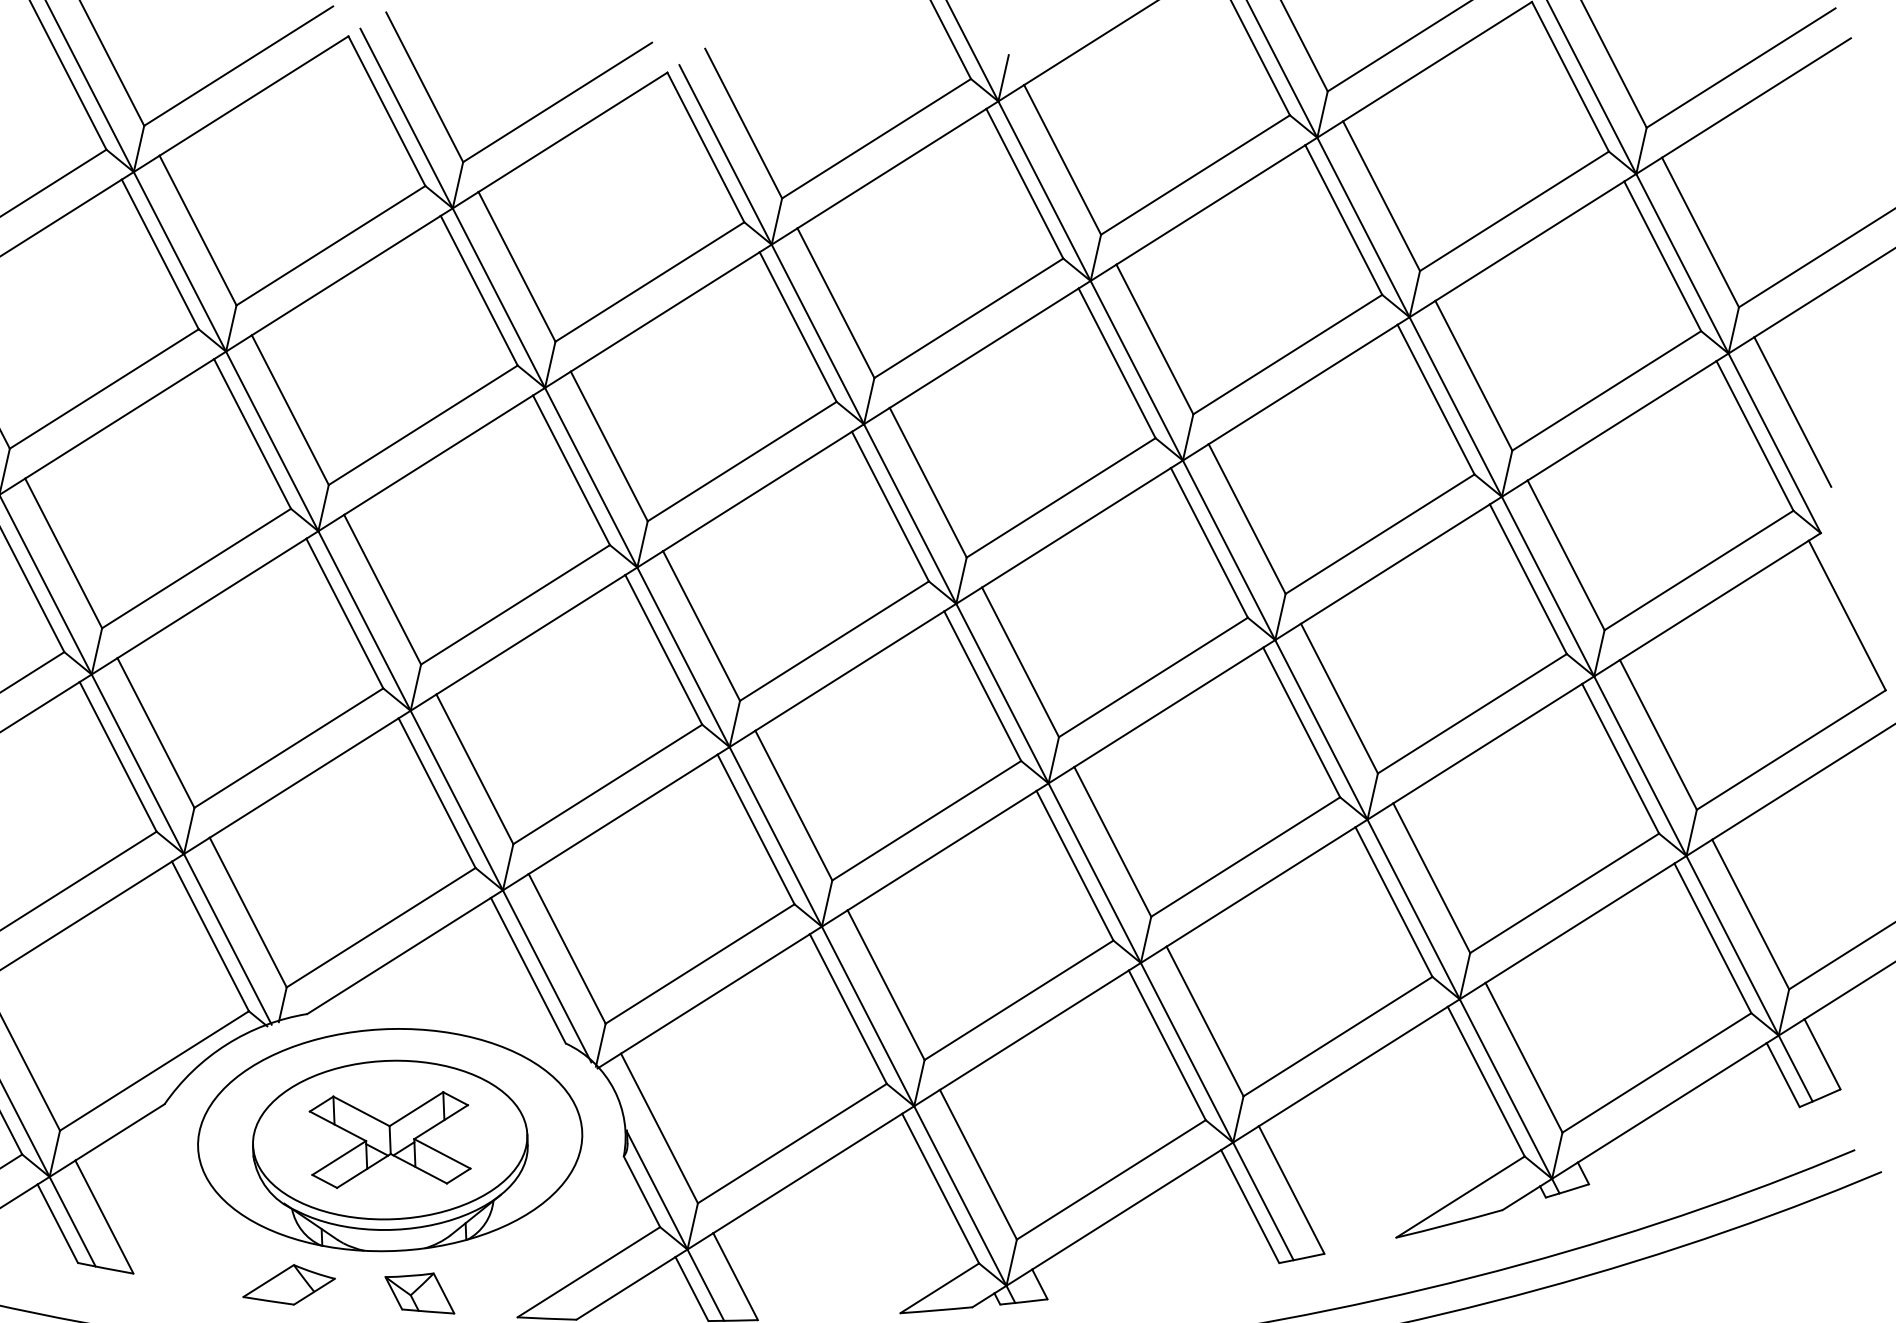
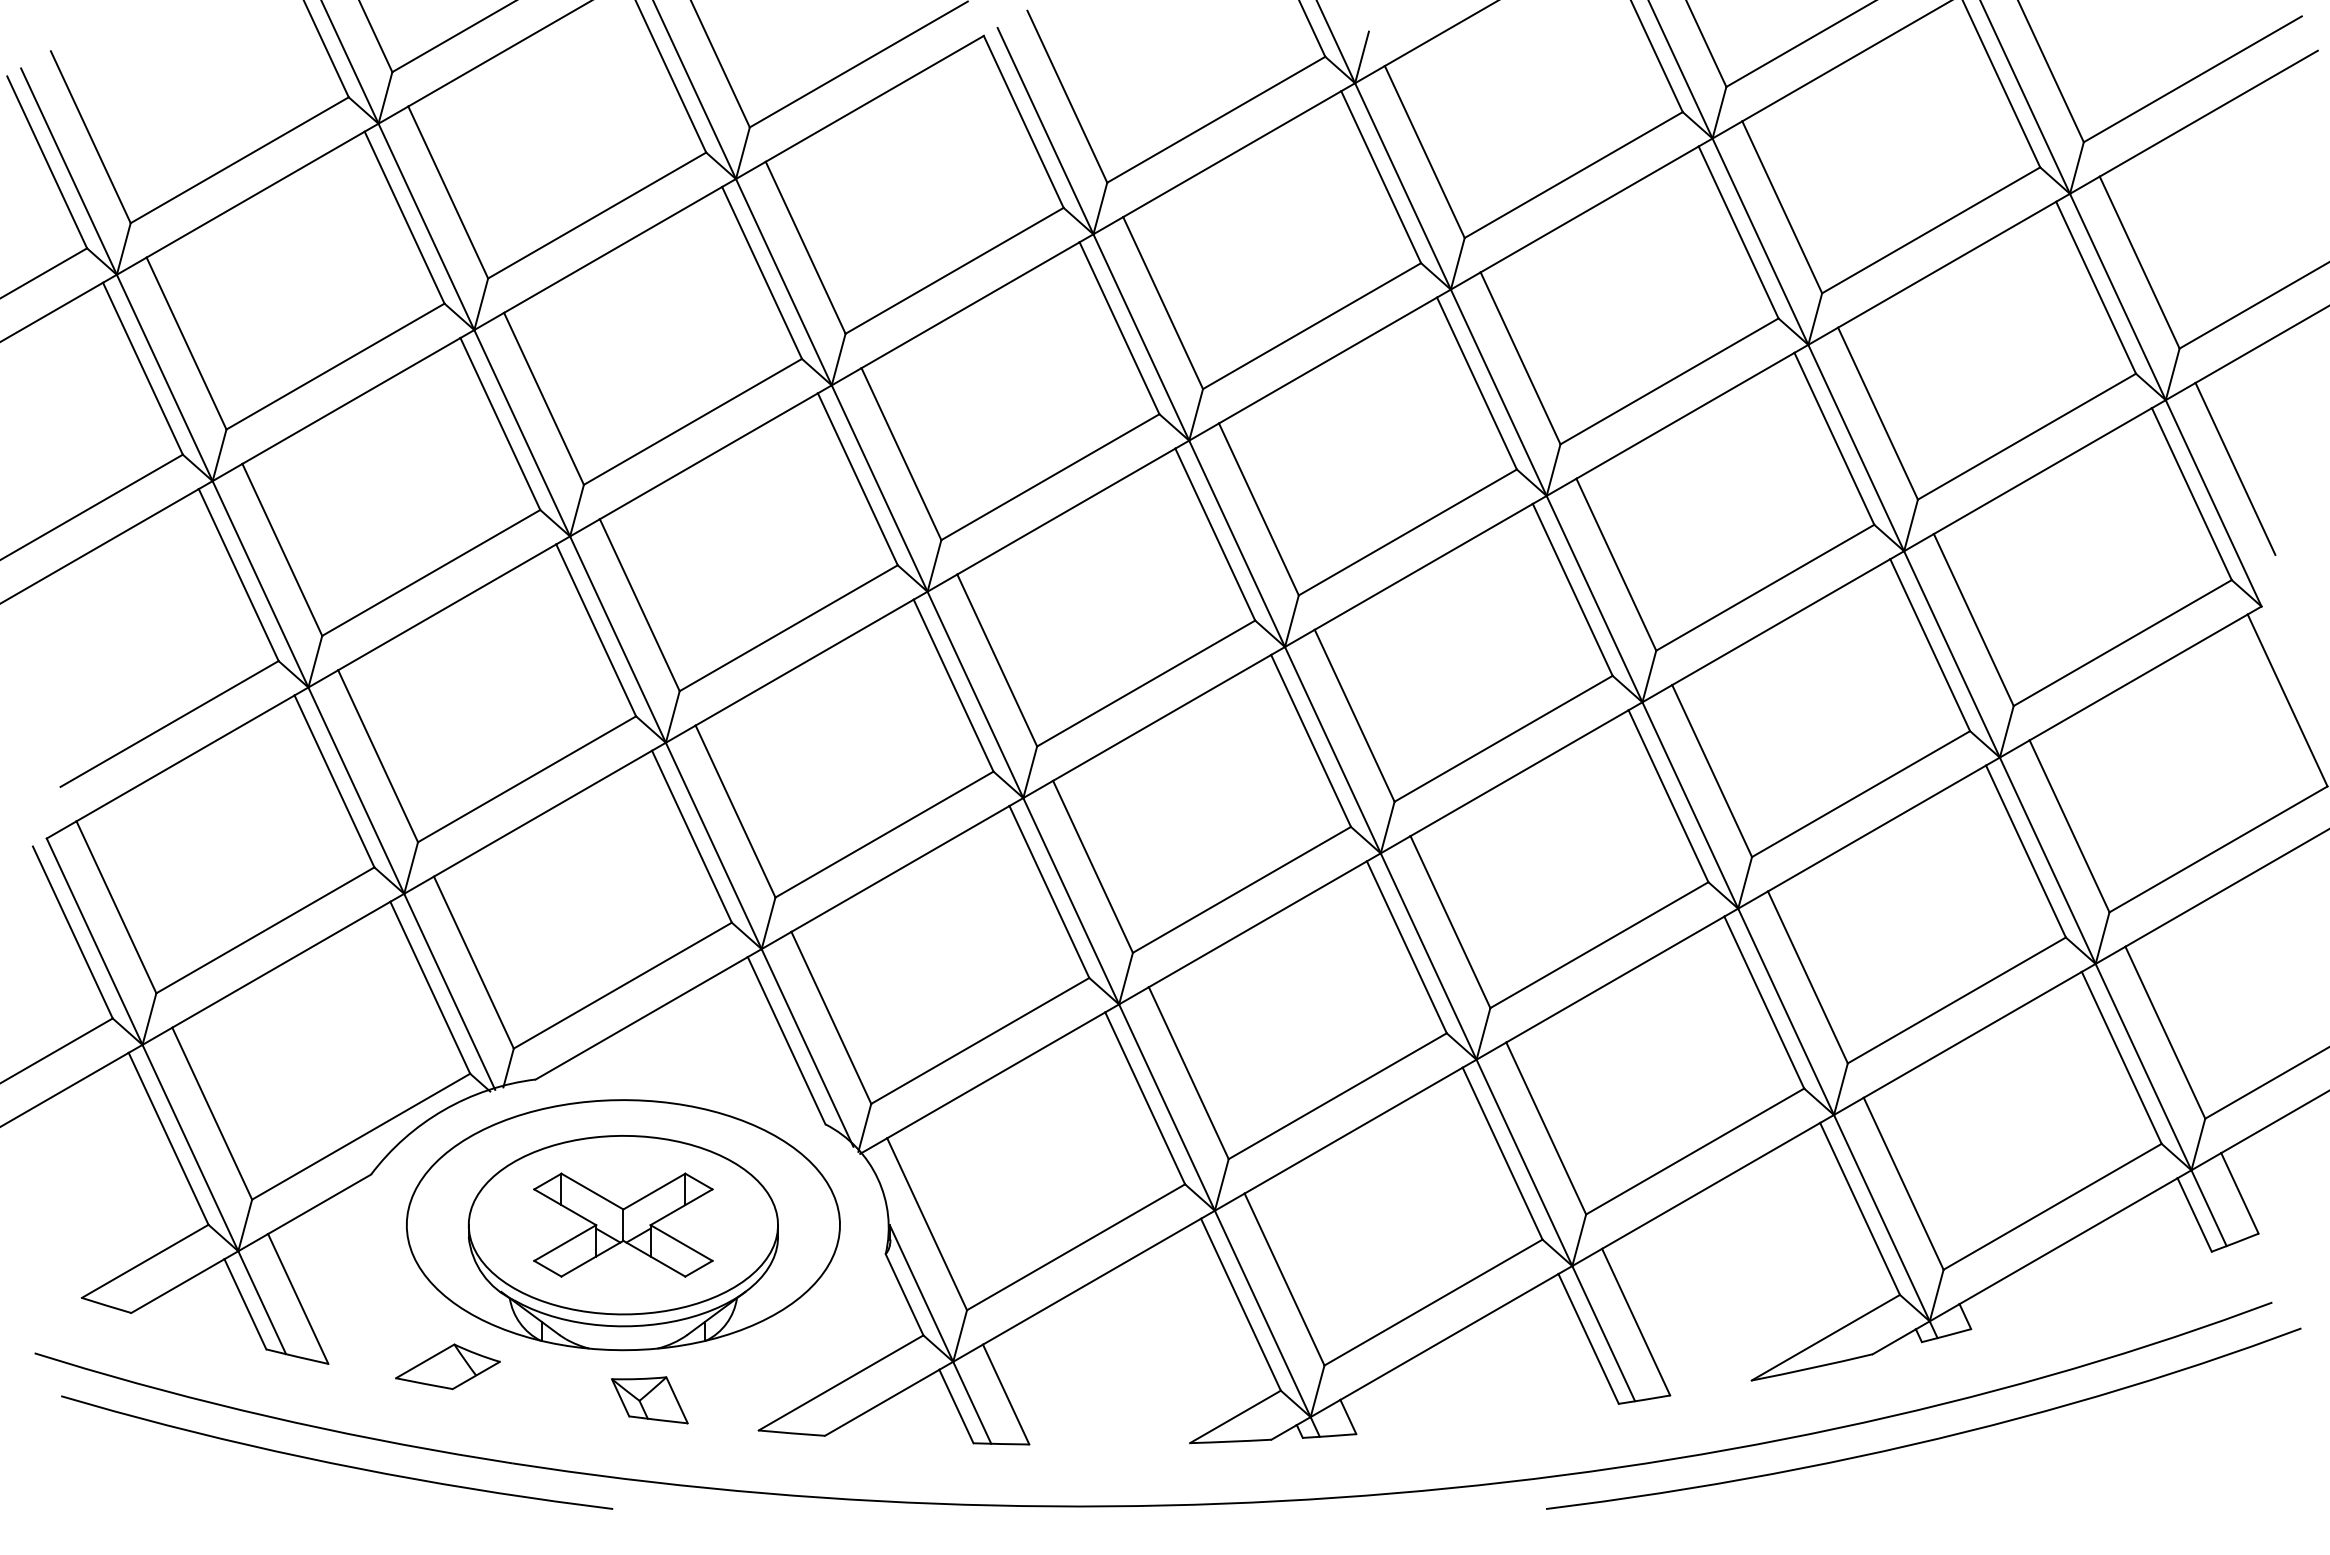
part: (288, 1284) -> (447, 1366), moved

